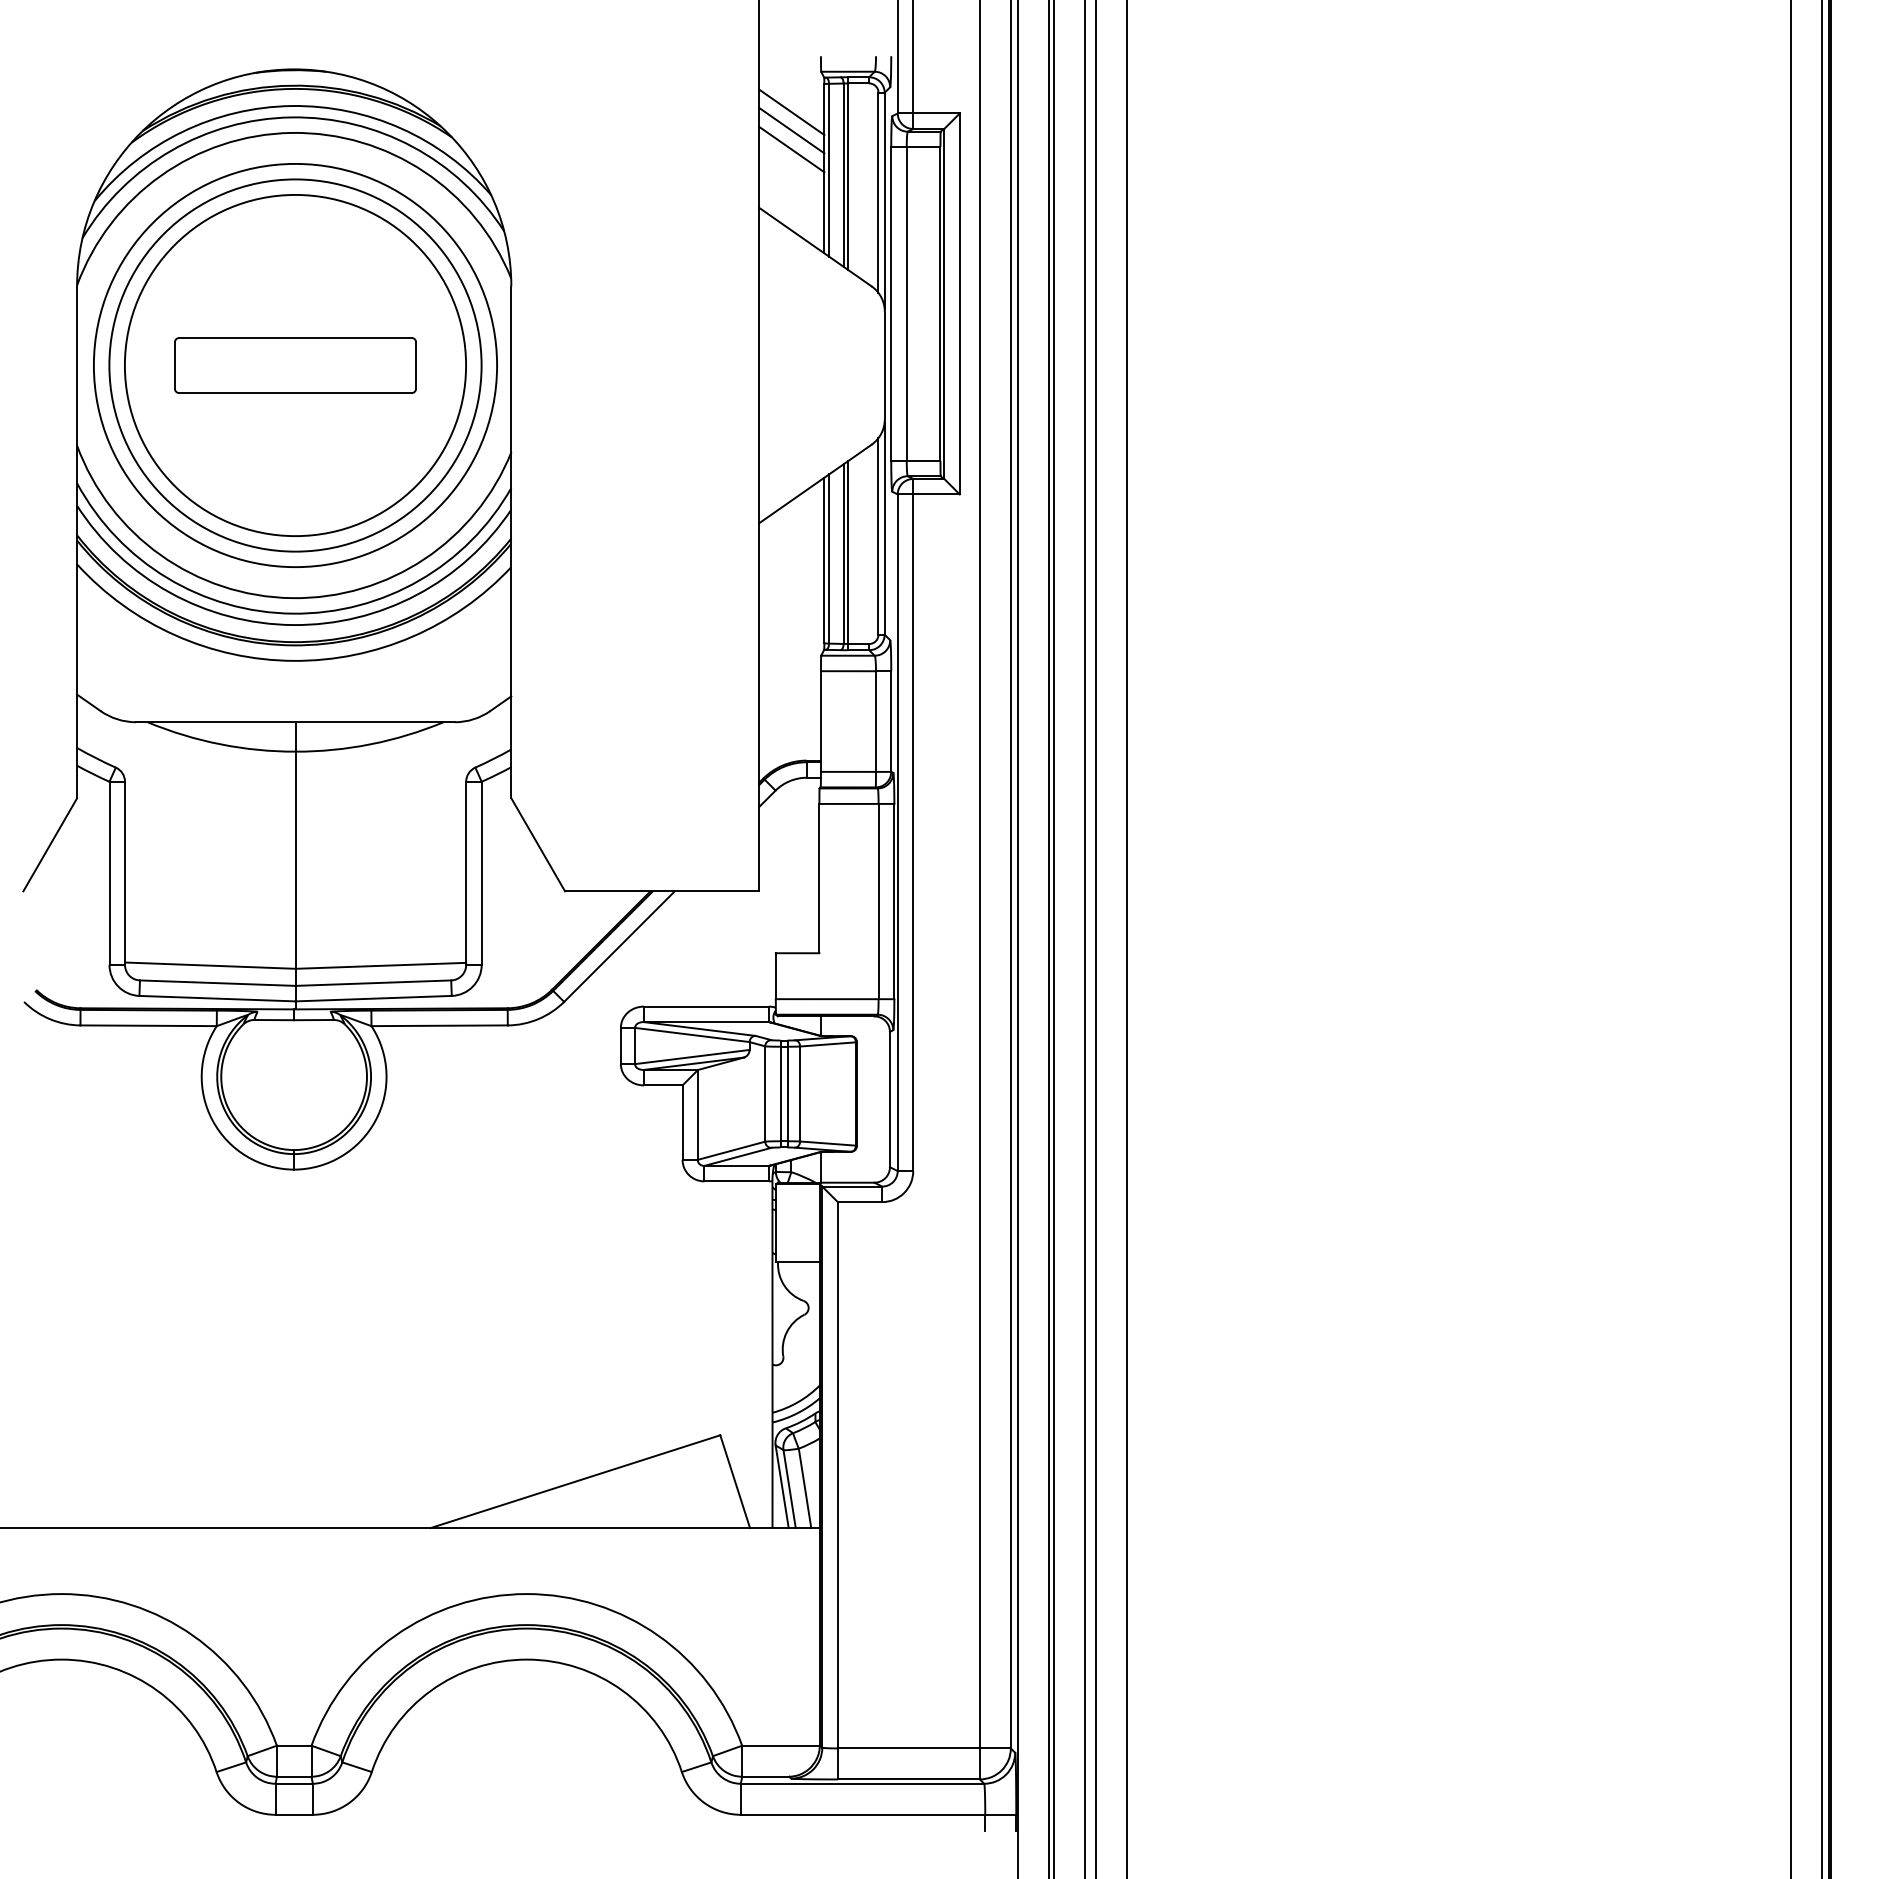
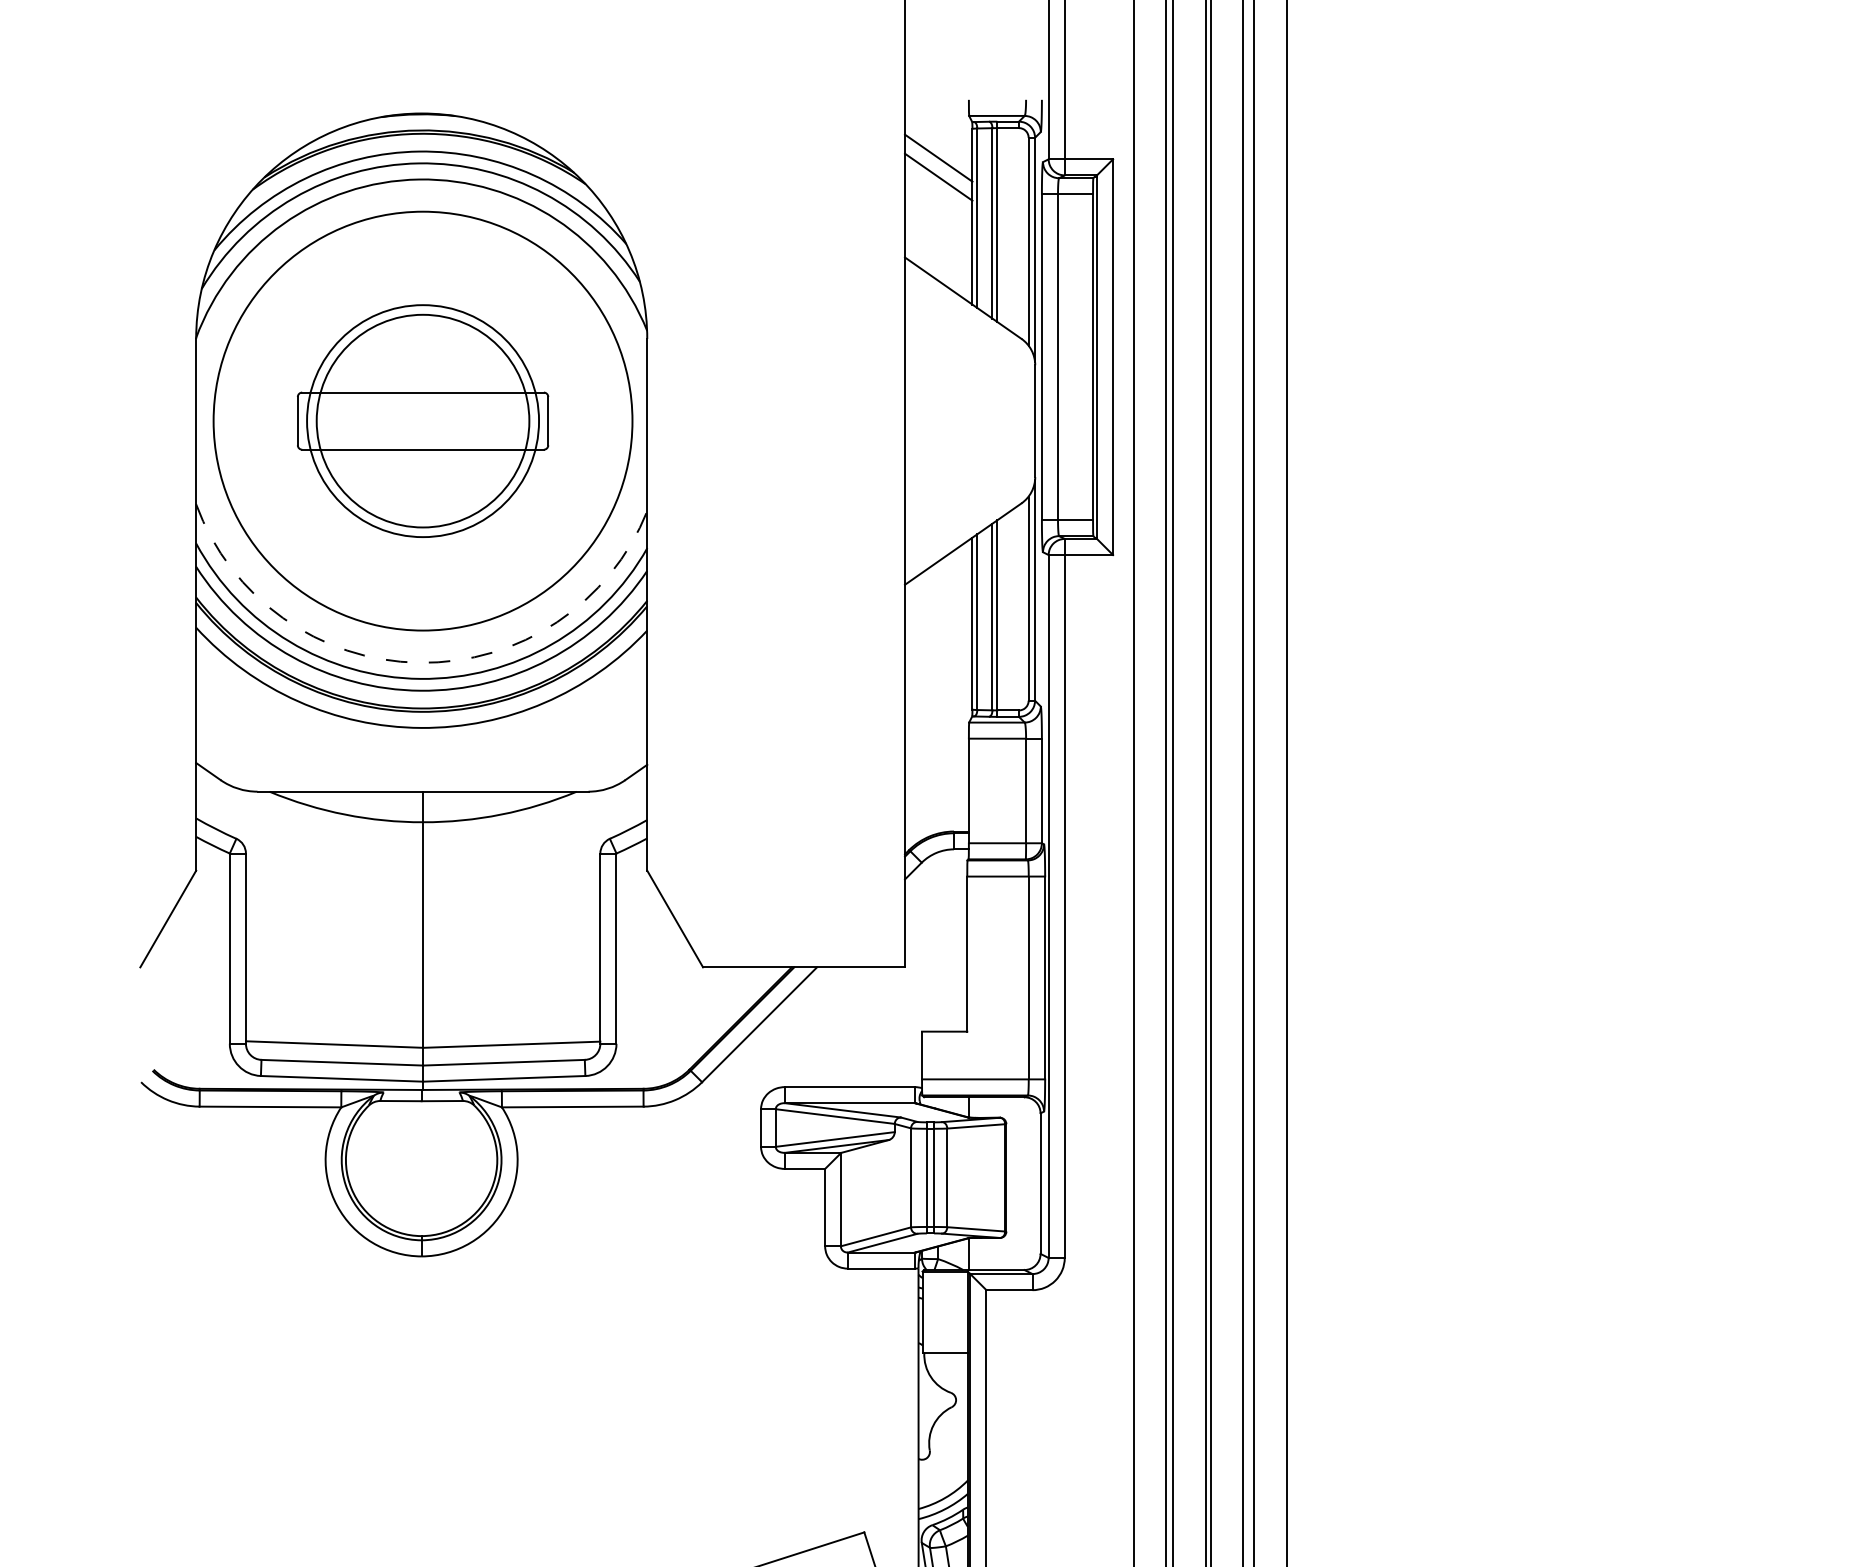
line: (791, 149) -> (938, 196), removed
circle: (295, 365) -> (423, 421), size x0.6
circle: (295, 365) -> (423, 421), size x0.6
arc: (292, 598) -> (419, 663), solid -> dashed

